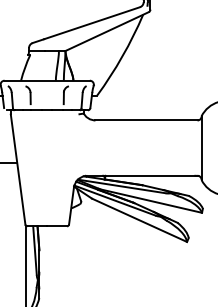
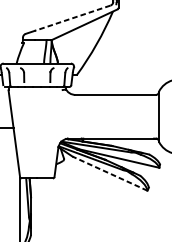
line: (92, 23) -> (72, 18), solid -> dashed
line: (139, 220) -> (110, 173), solid -> dashed

